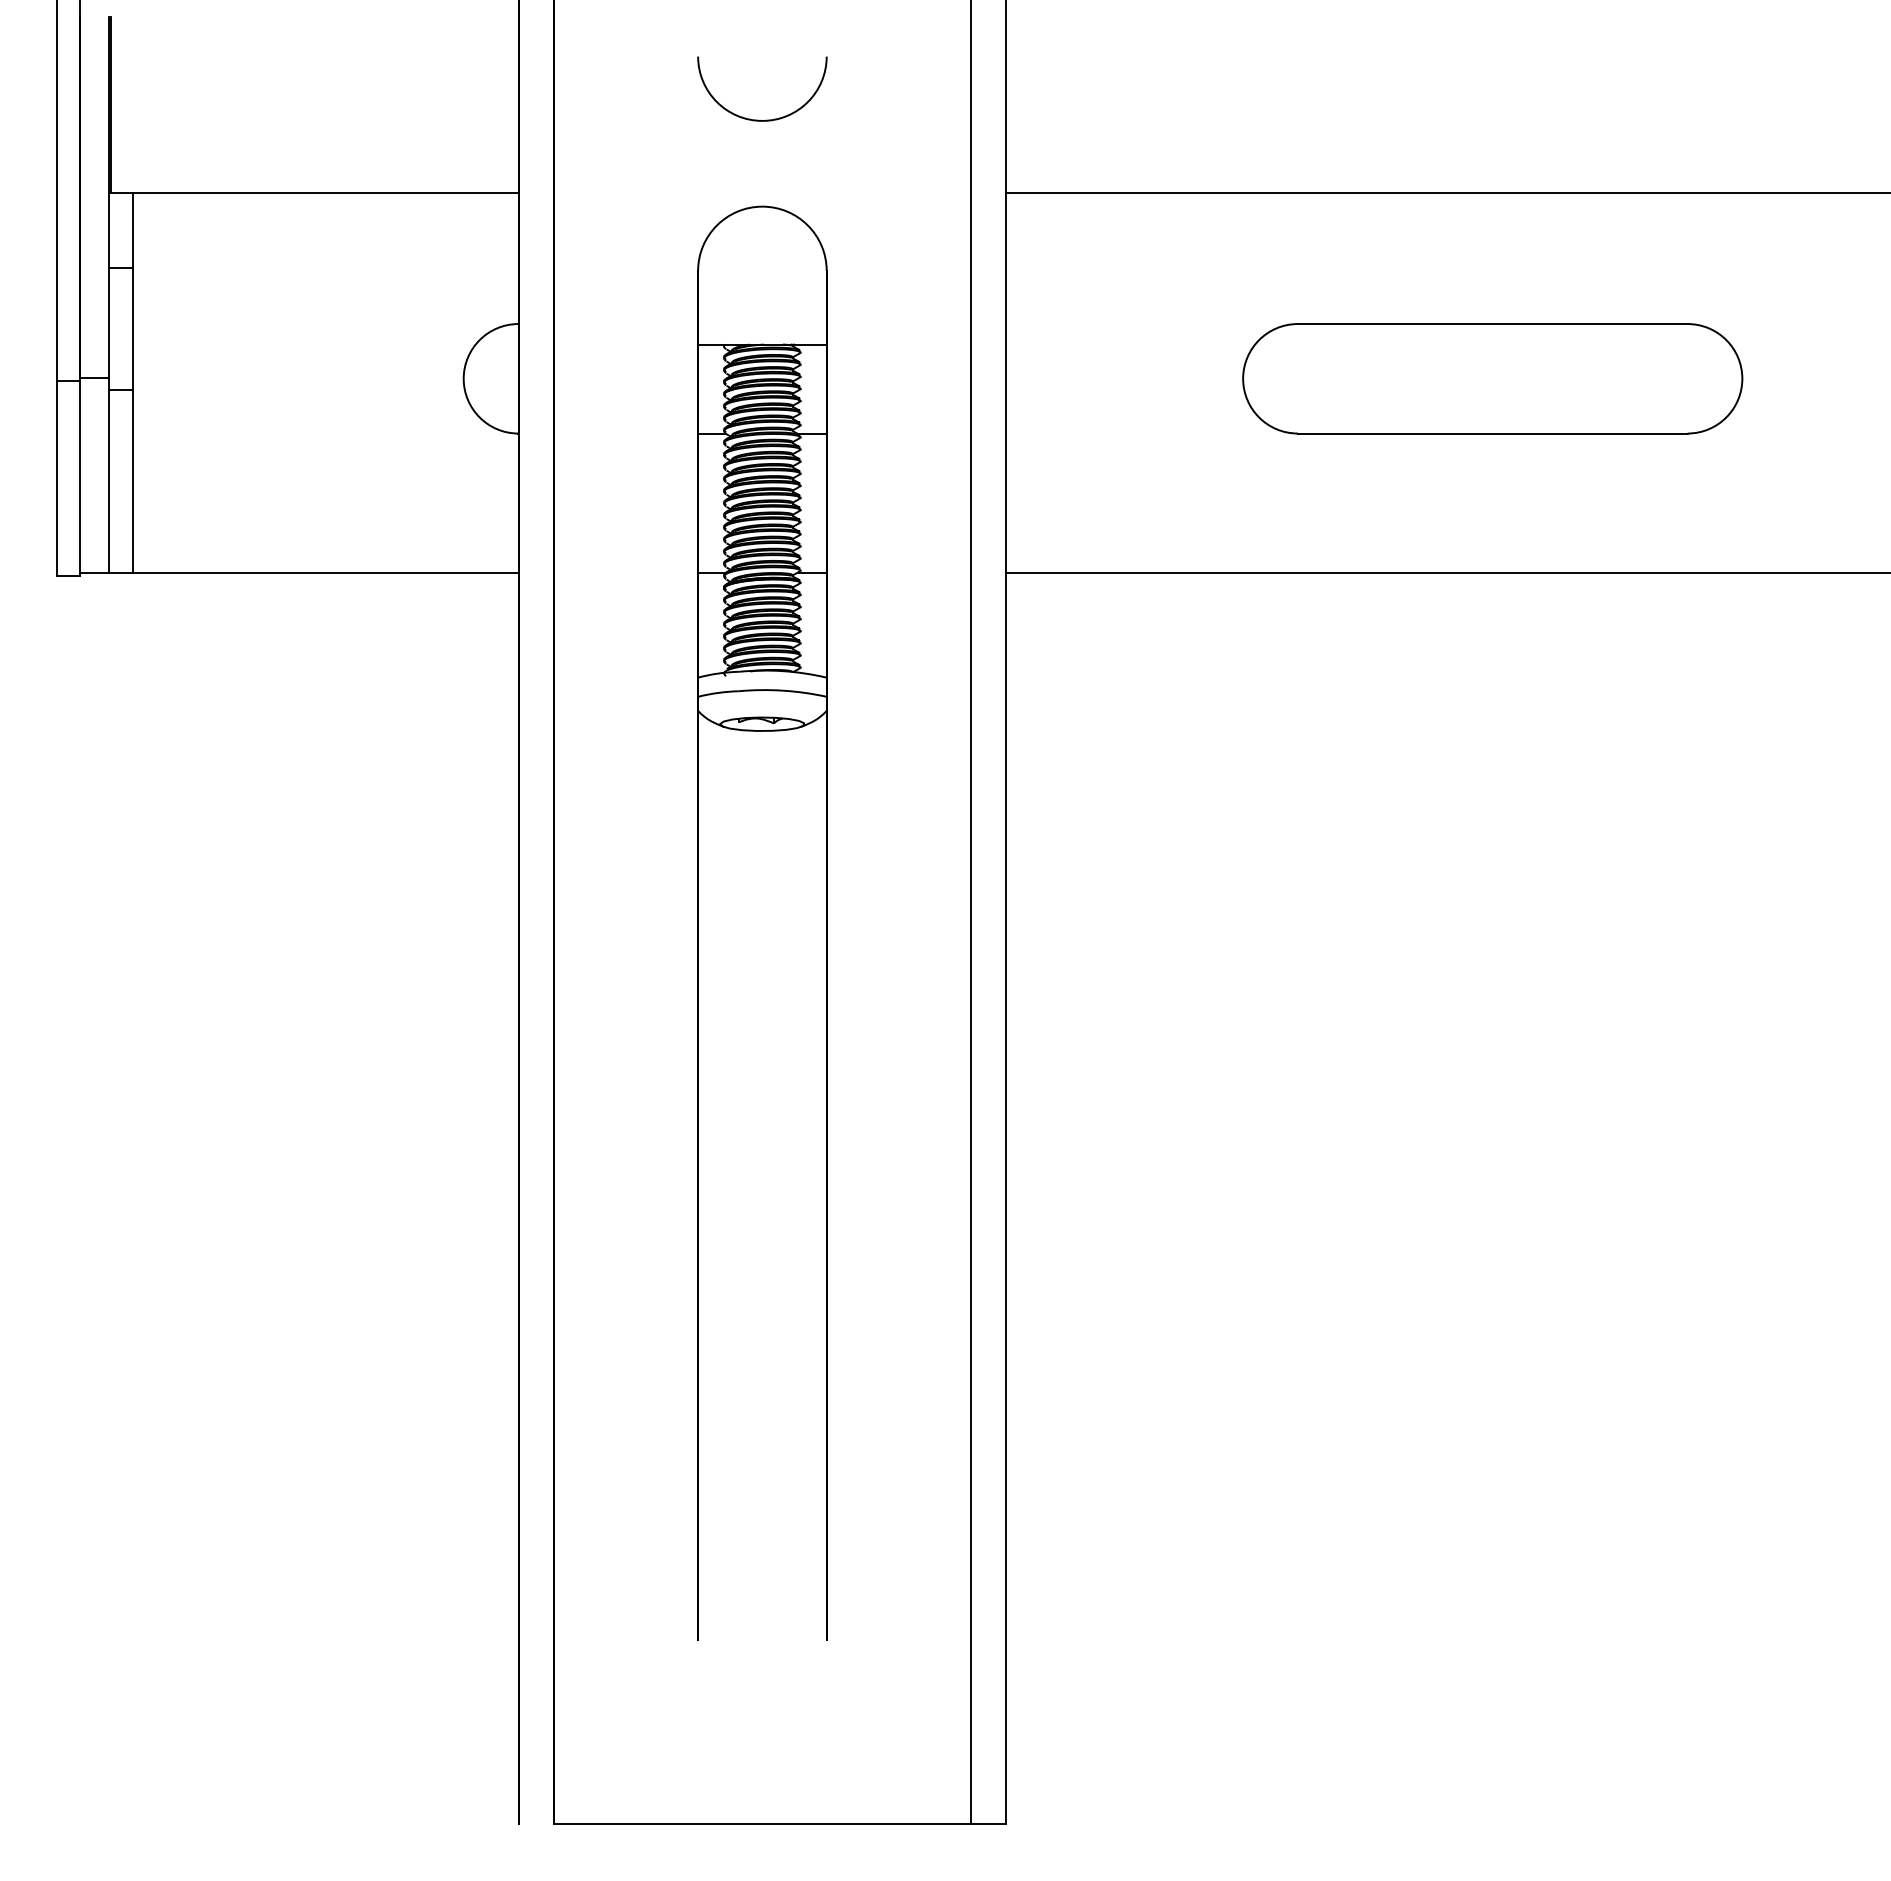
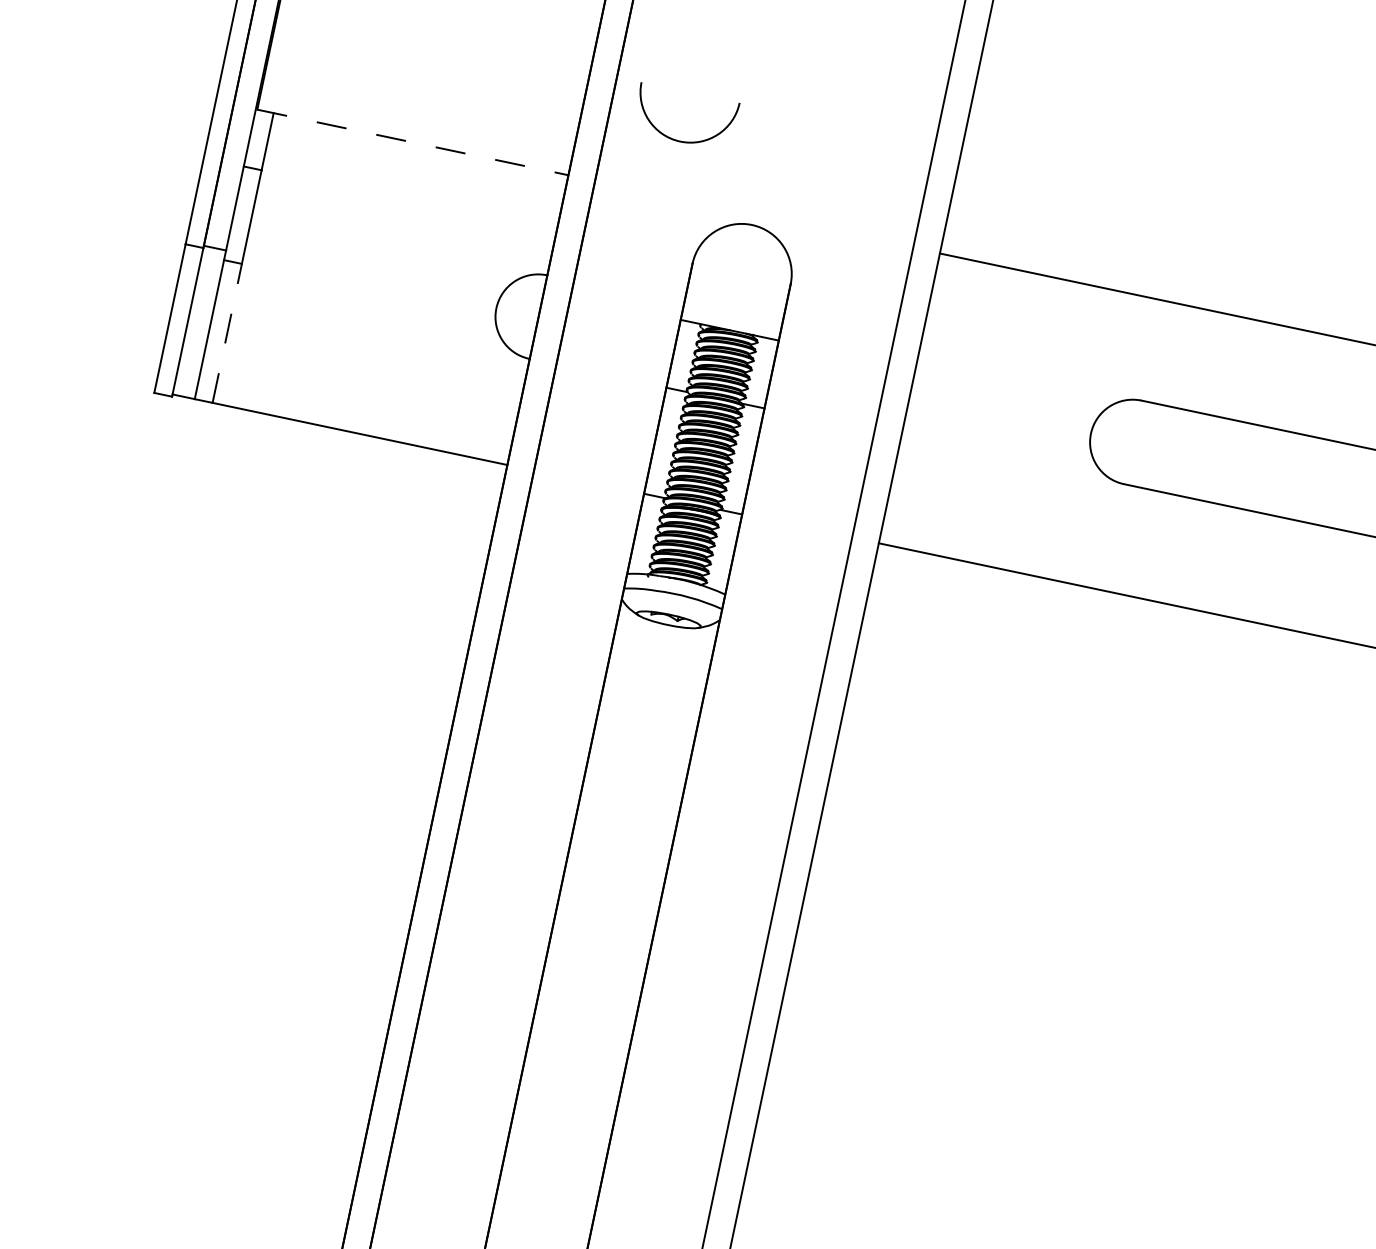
arc: (758, 119) -> (677, 139), moved
line: (315, 192) -> (413, 142), solid -> dashed
line: (132, 481) -> (227, 333), solid -> dashed

